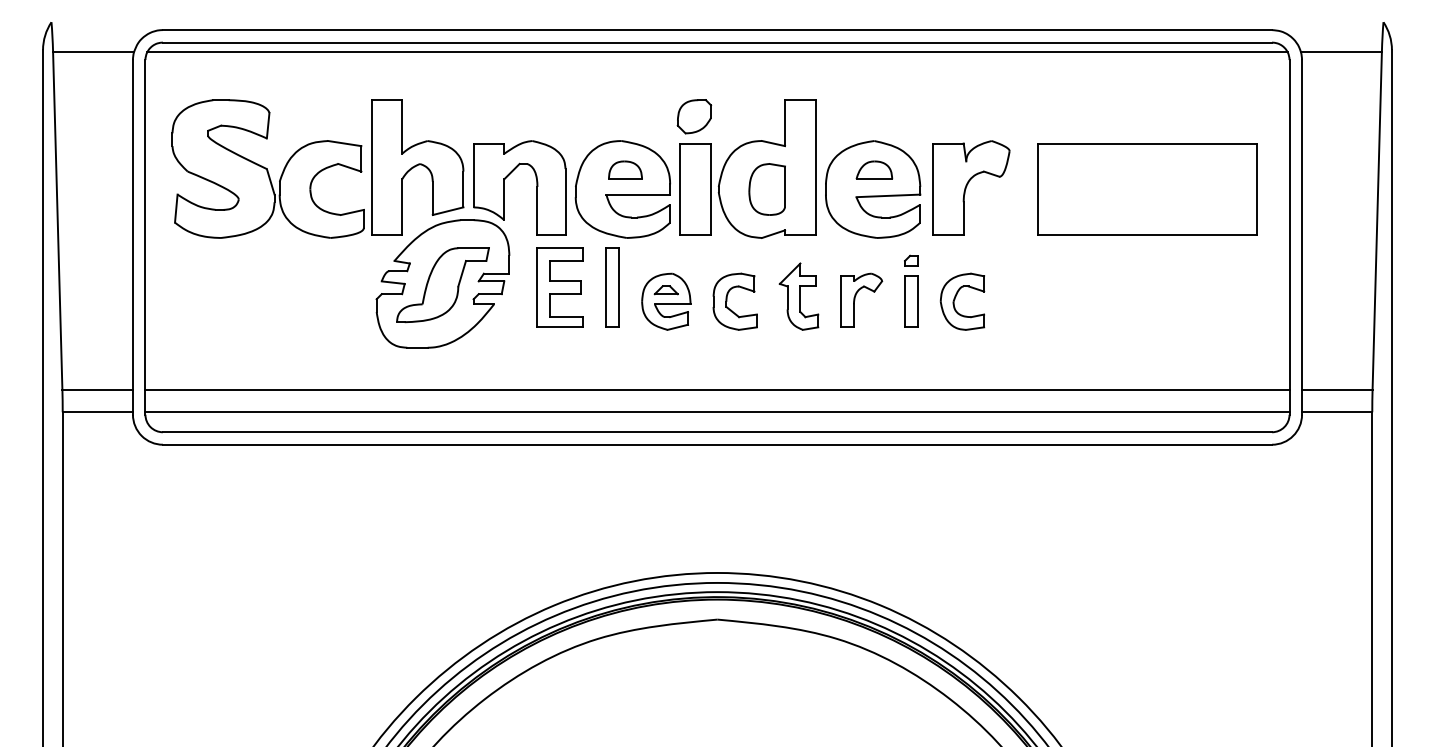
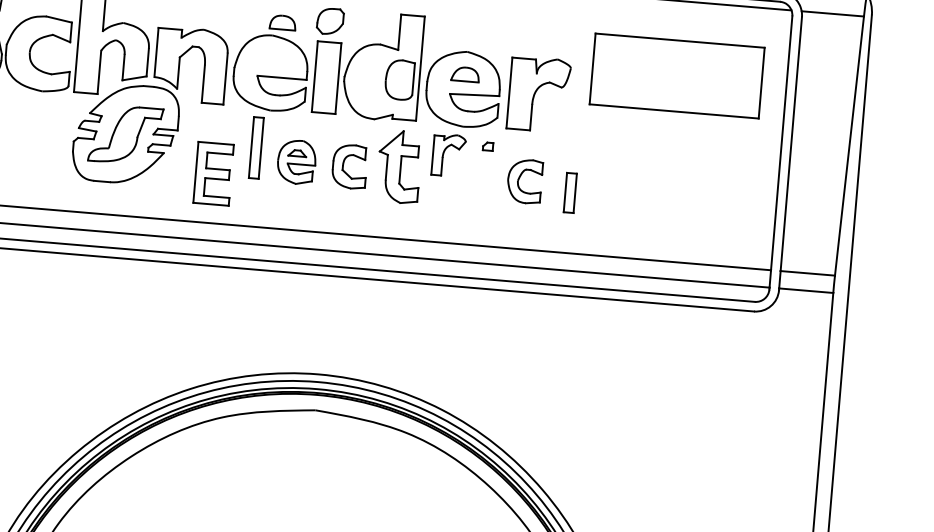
part: (625, 169) -> (283, 22), moved
part: (766, 189) -> (399, 79), moved
part: (1147, 189) -> (677, 76), moved
part: (559, 287) -> (212, 173), moved
part: (798, 296) -> (398, 166), size x1.4
part: (861, 299) -> (448, 154), moved
part: (911, 301) -> (570, 192), moved

